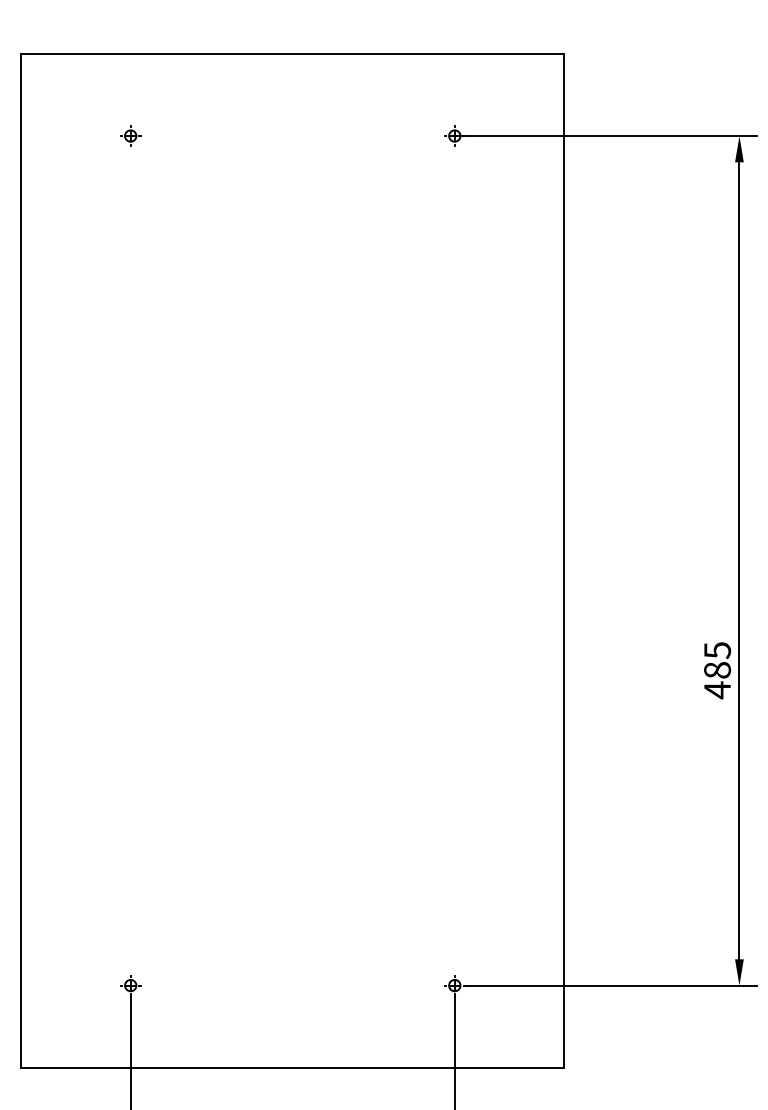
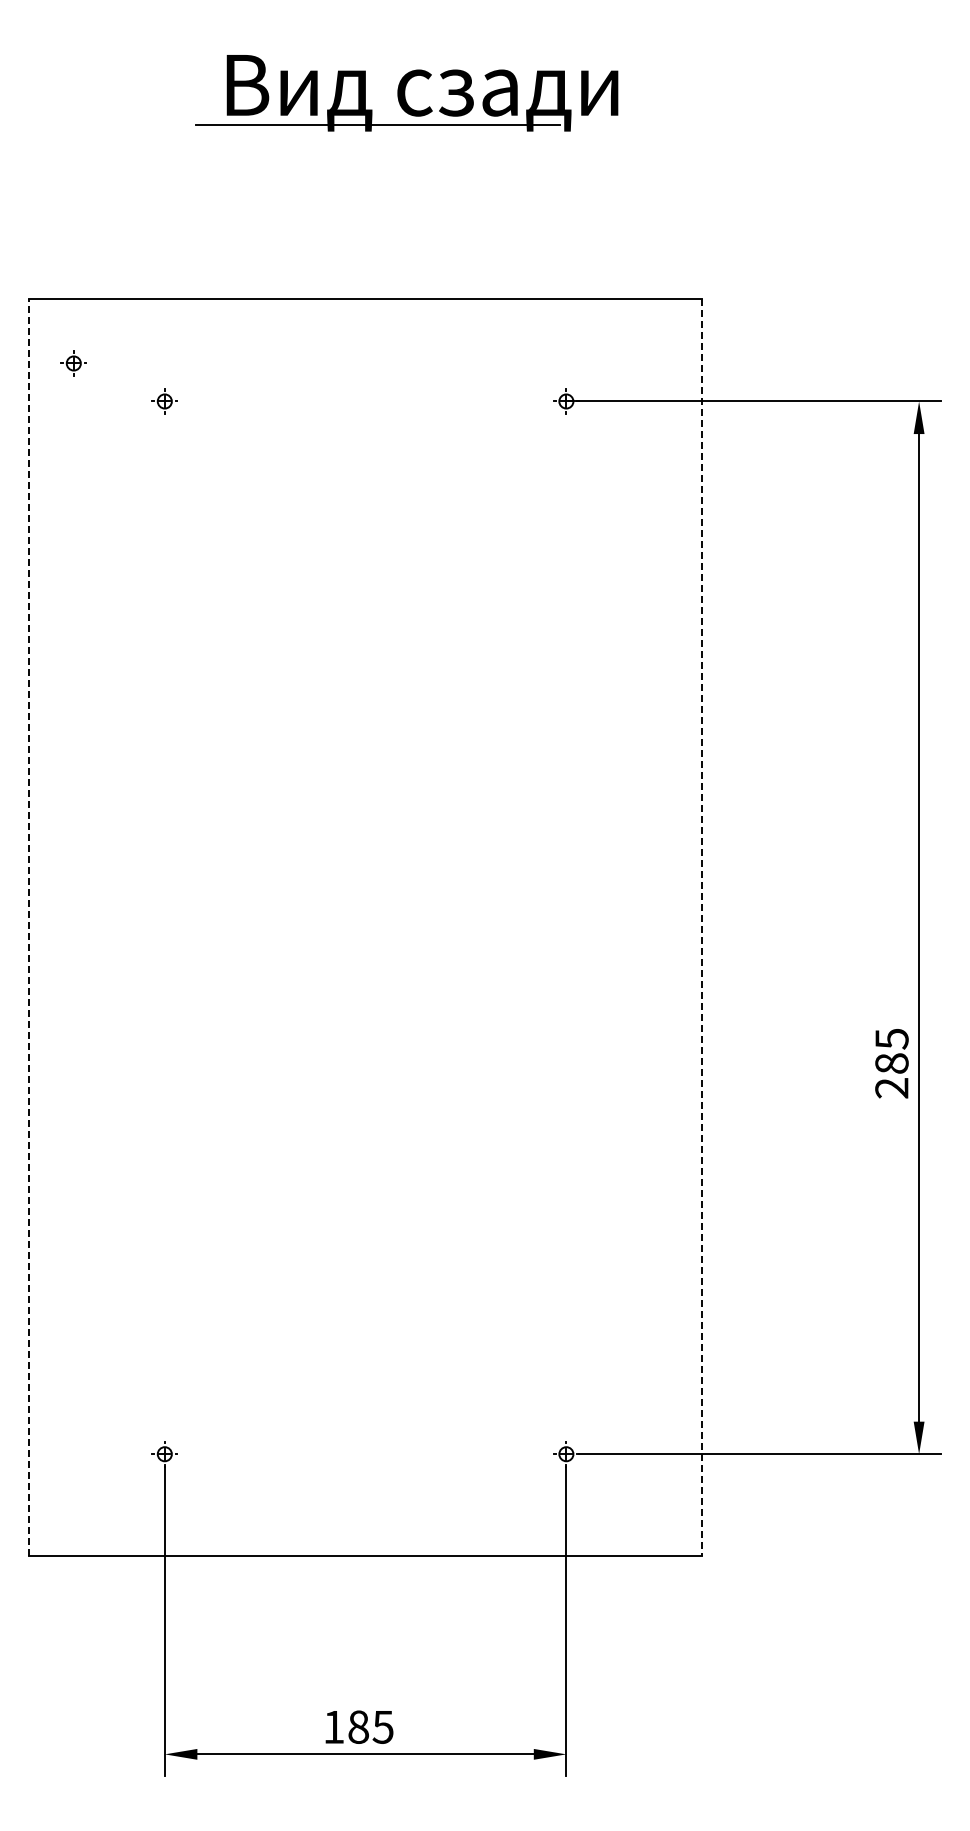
part: (57, 105) -> (73, 363), added
line: (21, 560) -> (29, 927), solid -> dashed
line: (564, 561) -> (702, 928), solid -> dashed
text: (717, 690) -> (891, 1088), 485 -> 285

